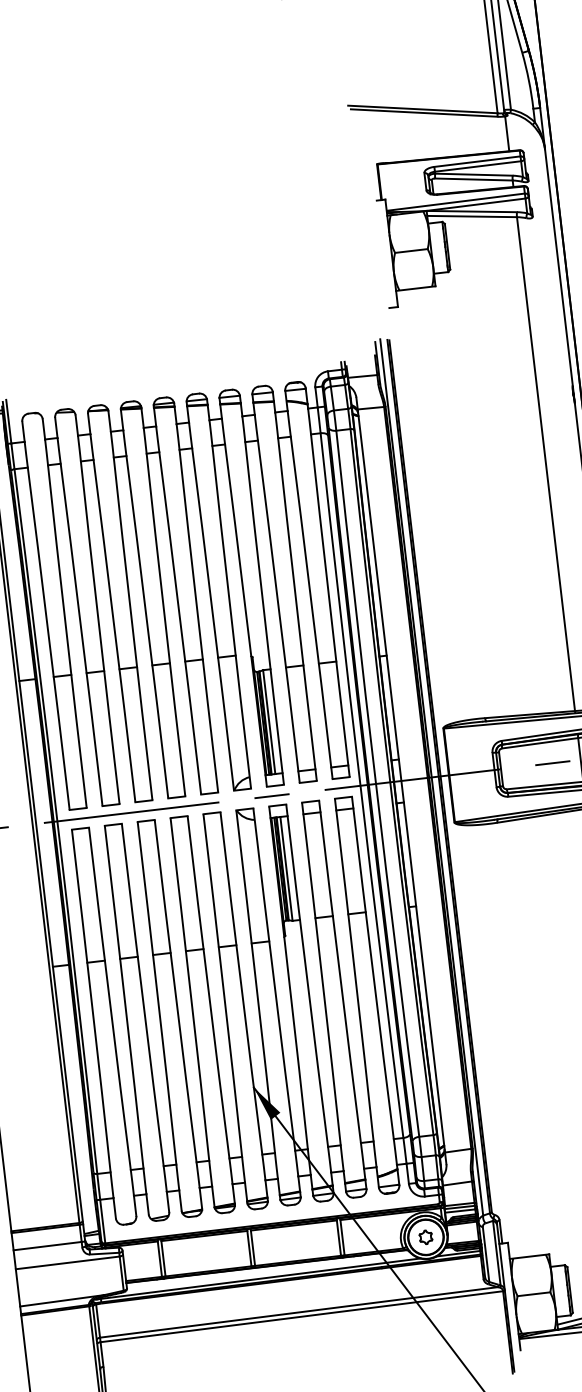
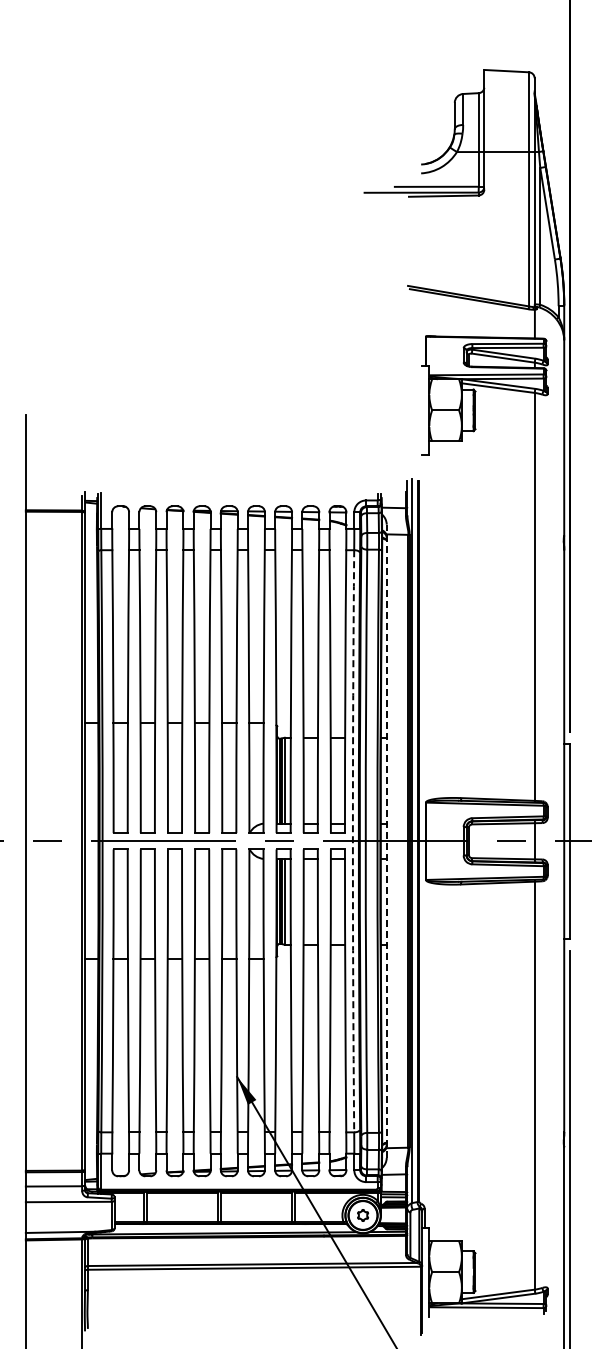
line: (401, 781) -> (386, 841), solid -> dashed
arc: (359, 786) -> (352, 841), solid -> dashed

